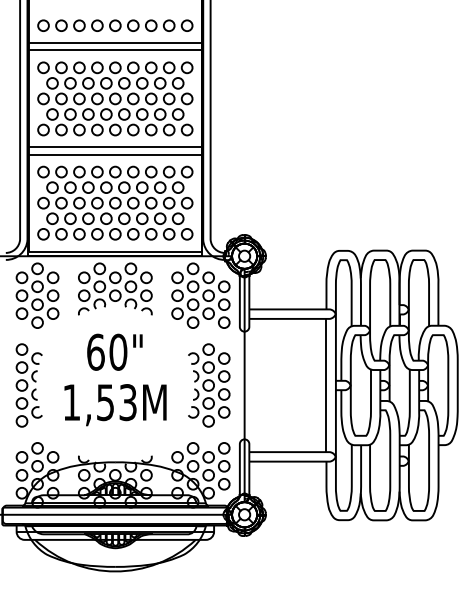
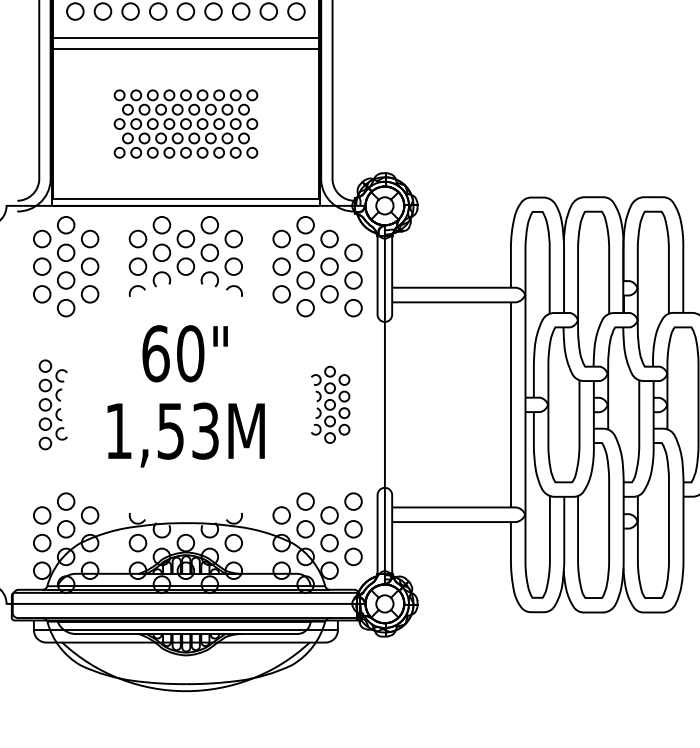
part: (115, 202) -> (186, 123), size x0.6
part: (28, 385) -> (52, 404), size x0.7
part: (209, 385) -> (330, 404), size x0.6

